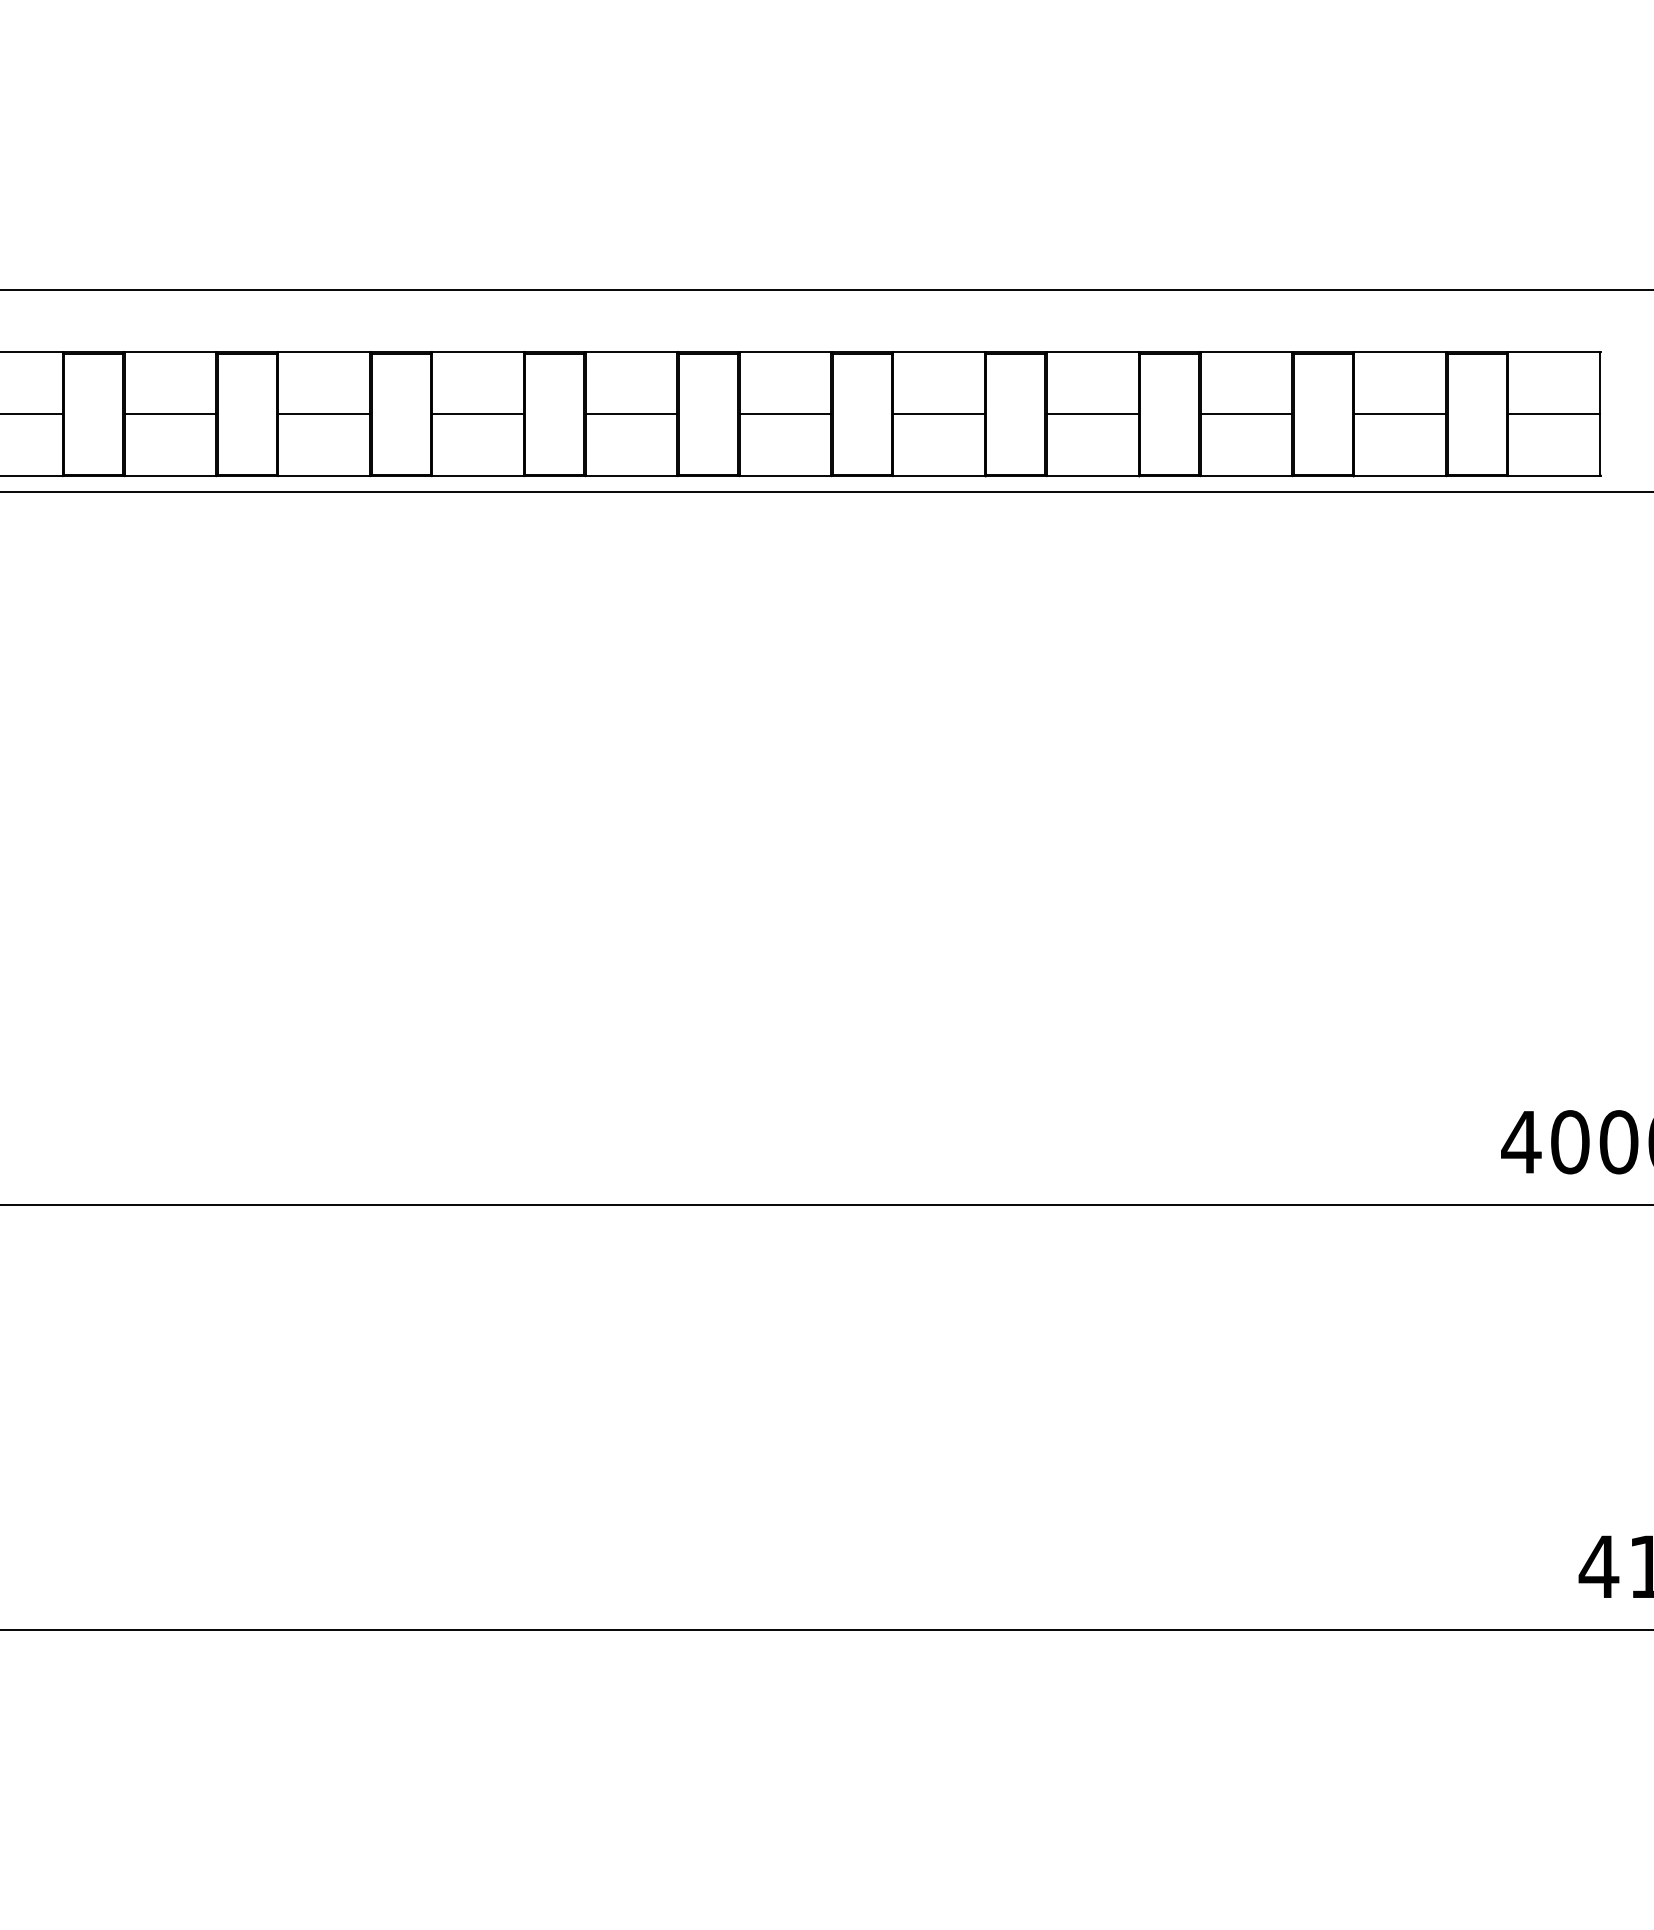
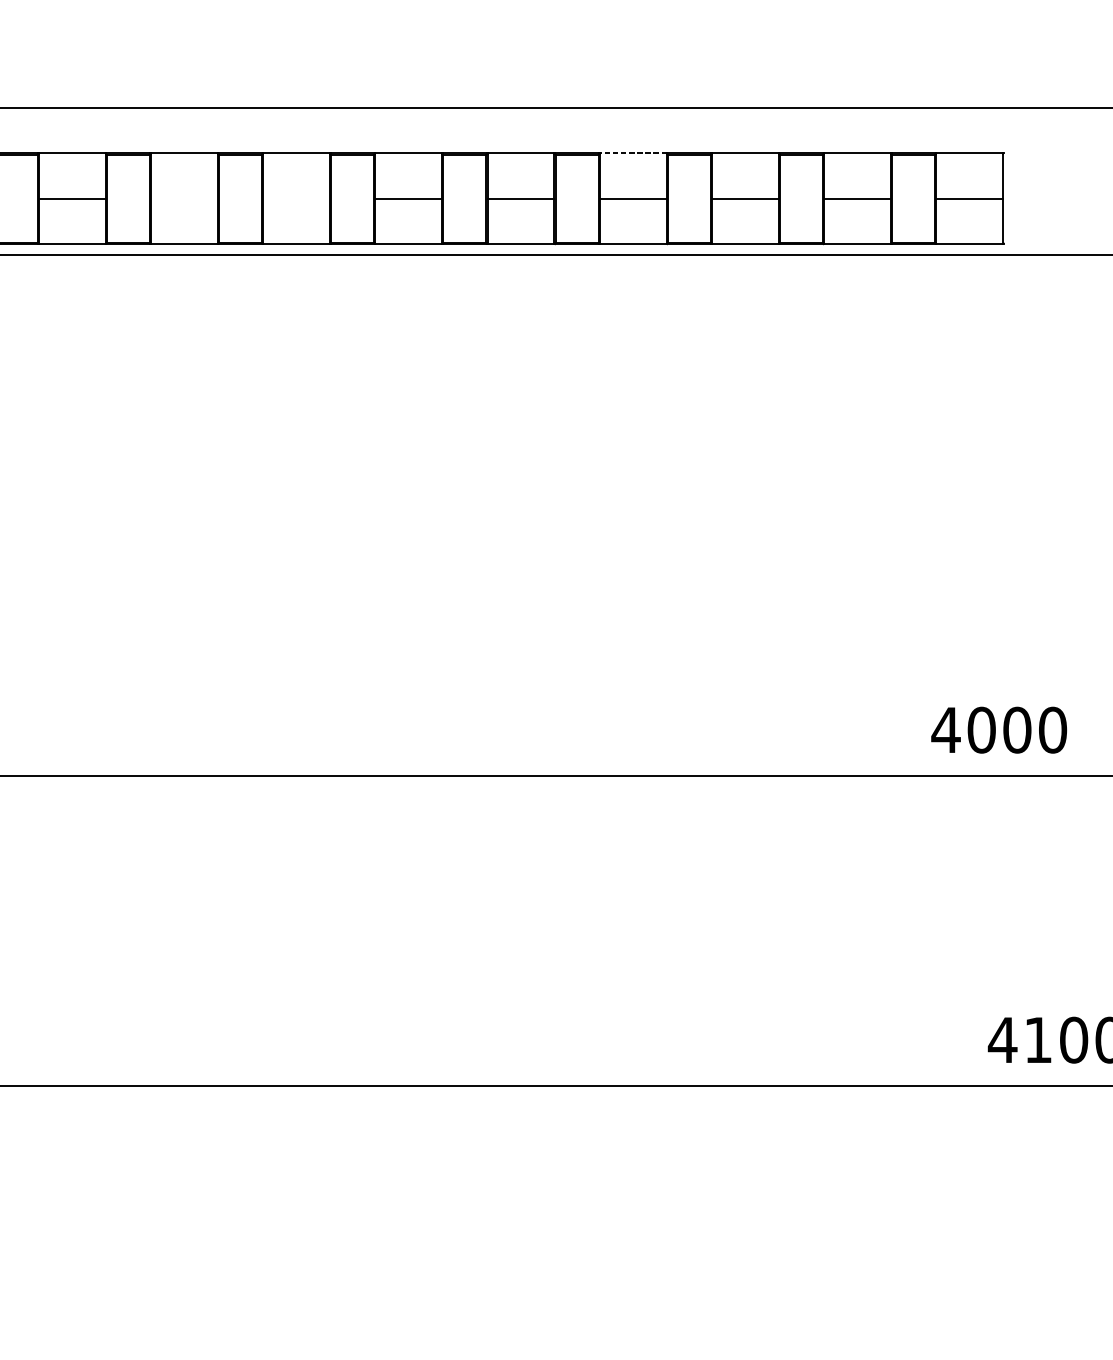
line: (1092, 352) -> (632, 153), solid -> dashed
line: (477, 414) -> (184, 198), removed
line: (631, 414) -> (296, 198), removed

